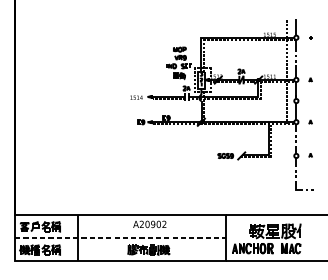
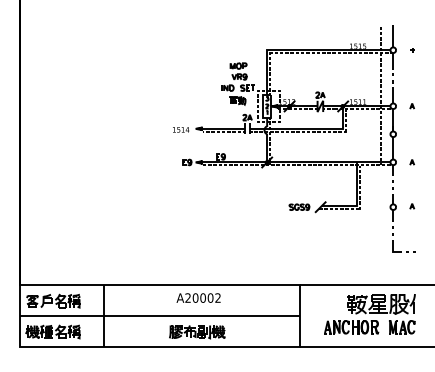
text: (152, 223) -> (202, 297), A20902 -> A20002
line: (121, 238) -> (160, 316), dashed -> solid
part: (266, 239) -> (369, 314), moved

